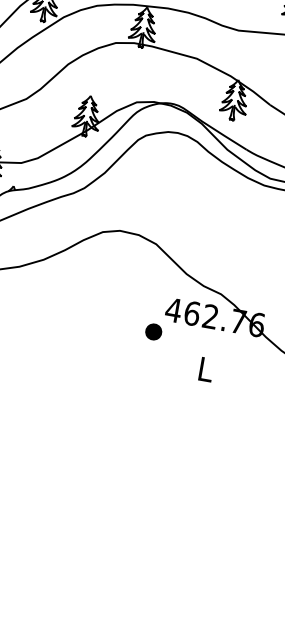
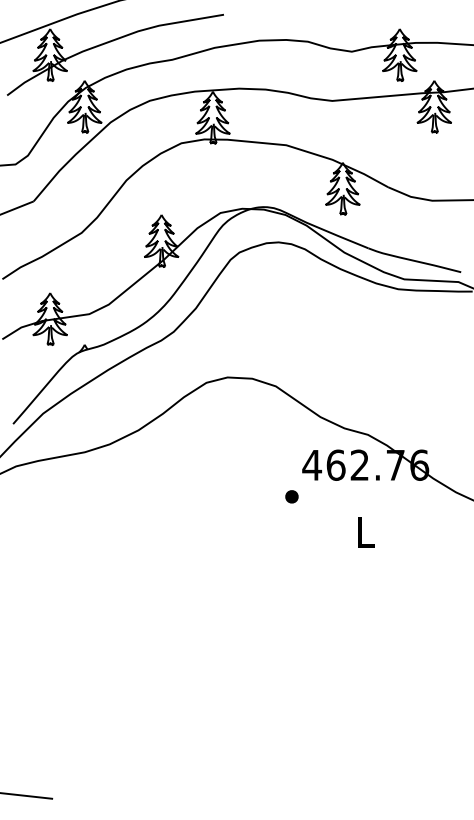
part: (153, 331) -> (291, 496), size x0.62

